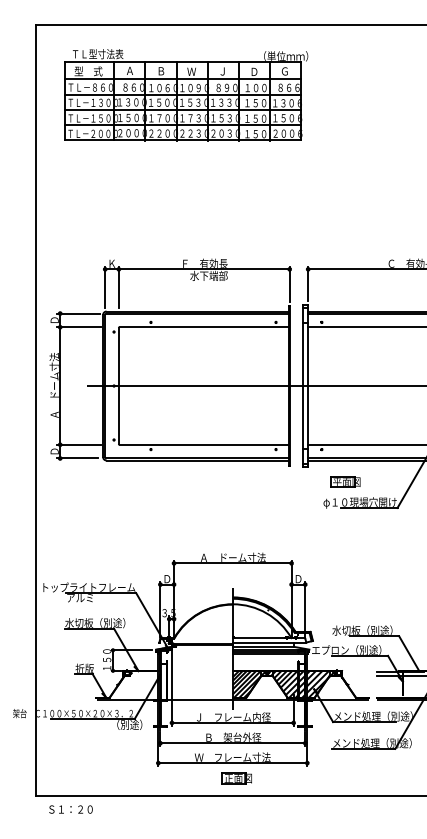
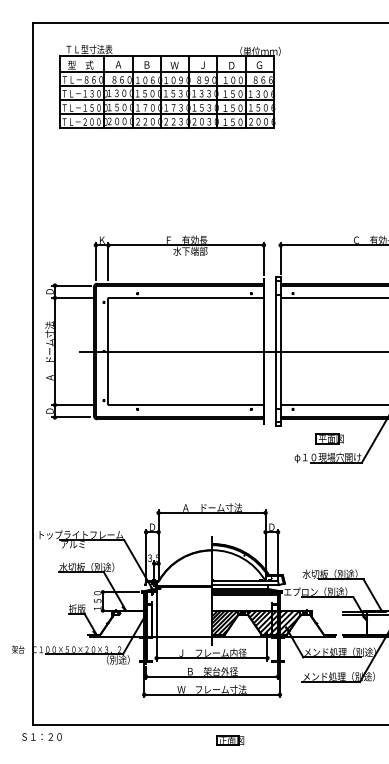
part: (345, 481) -> (330, 438), moved
part: (236, 778) -> (229, 740), moved
text: (70, 809) -> (41, 736), moved

